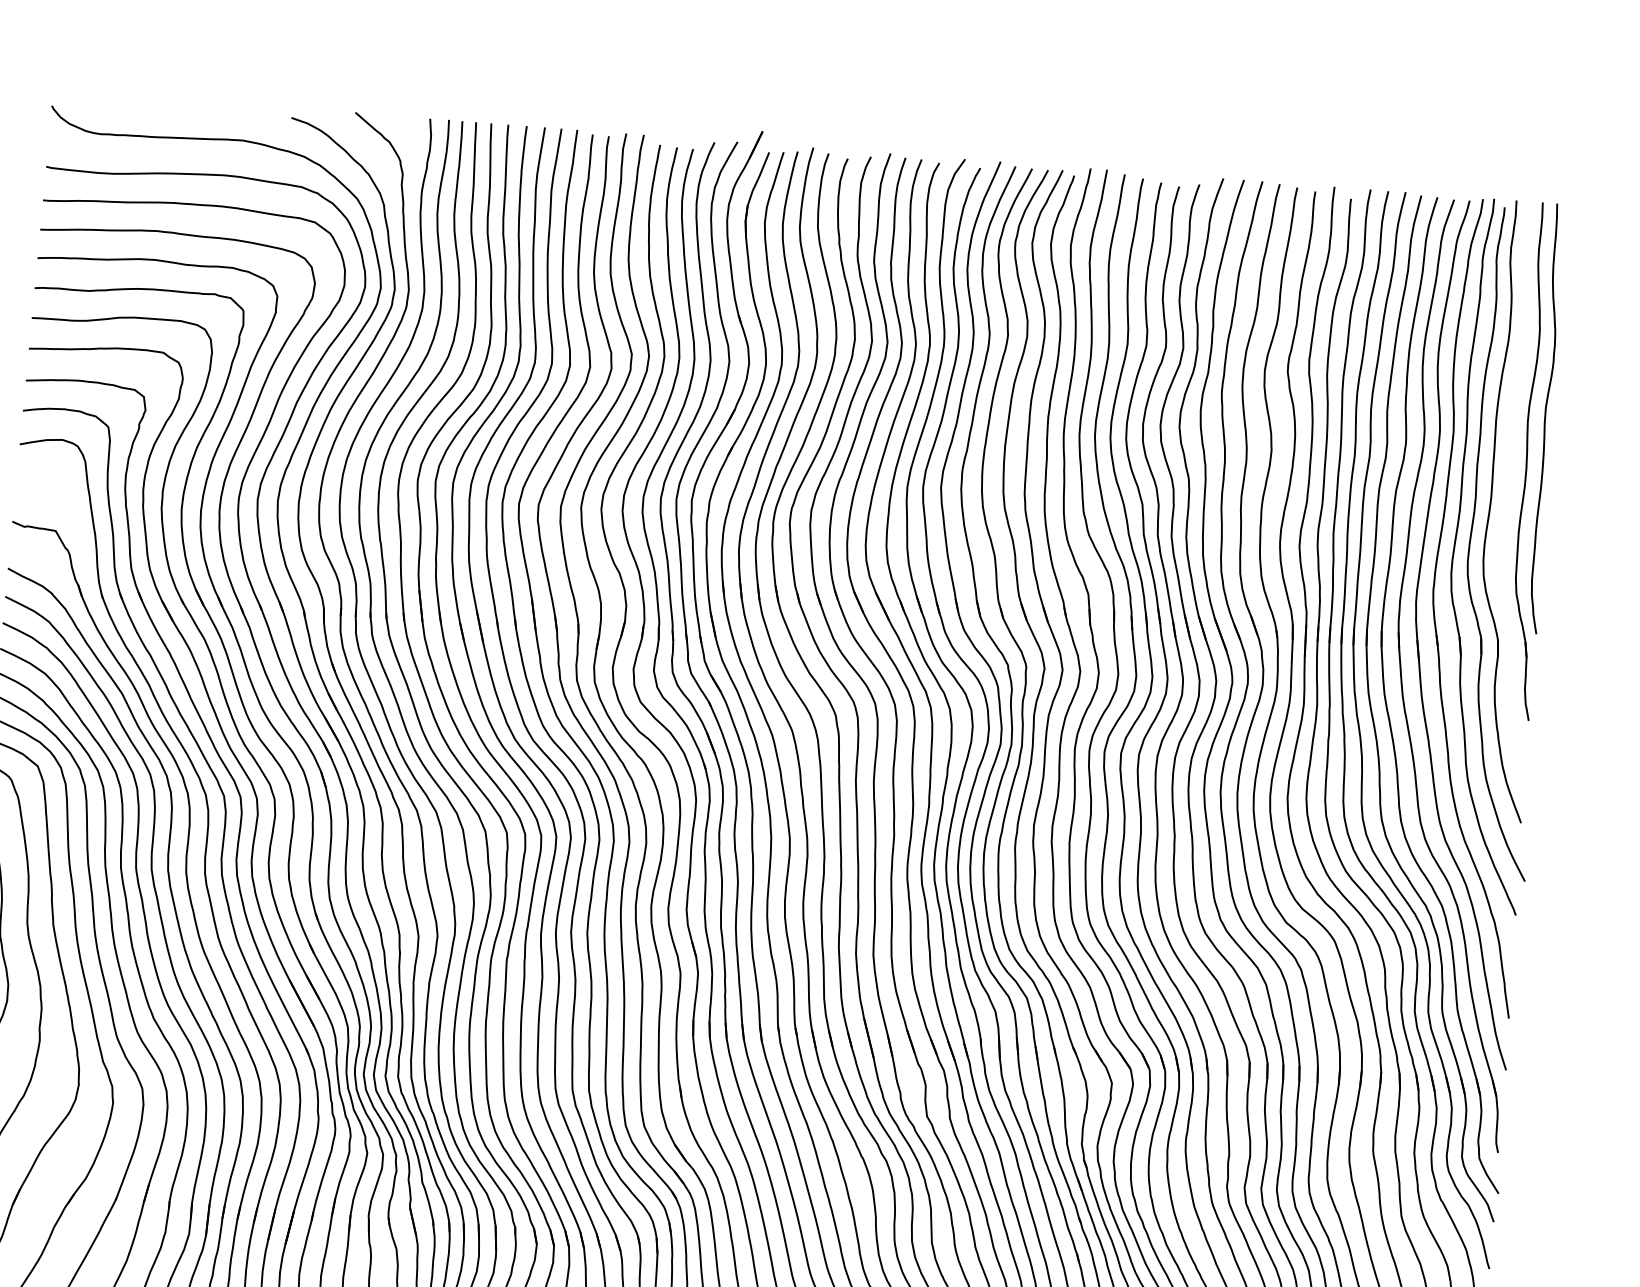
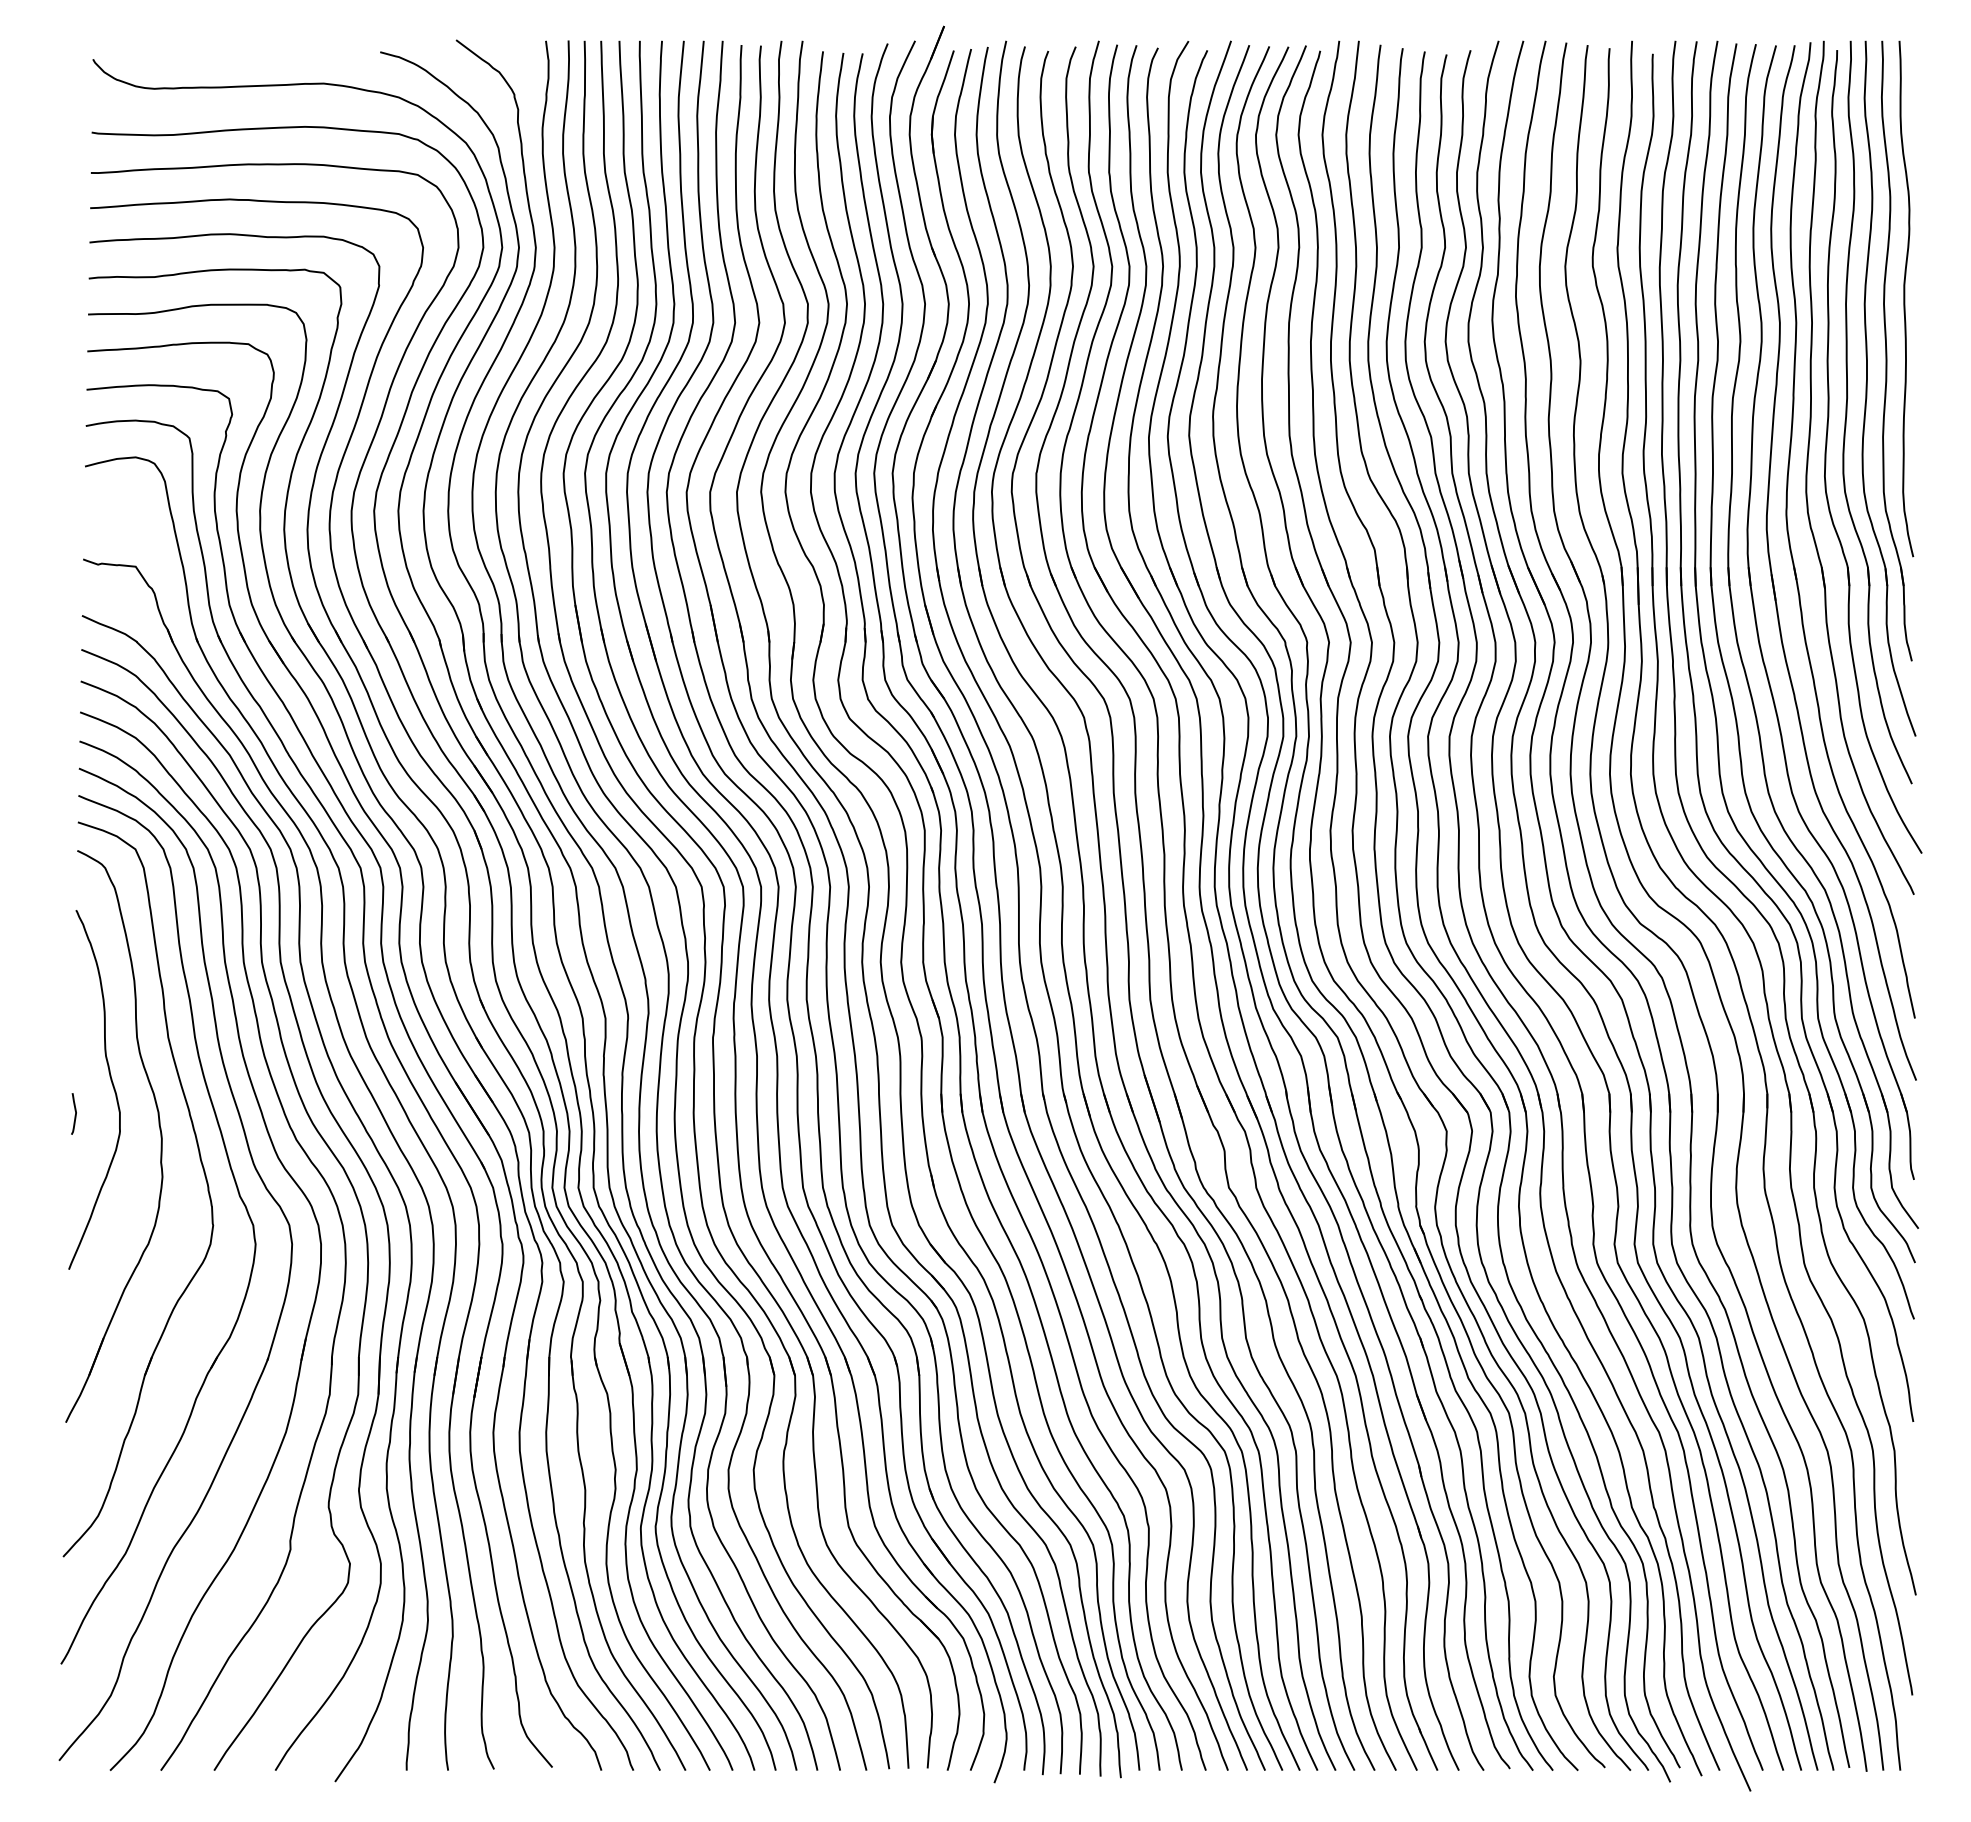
part: (1508, 491) -> (1867, 388), added

